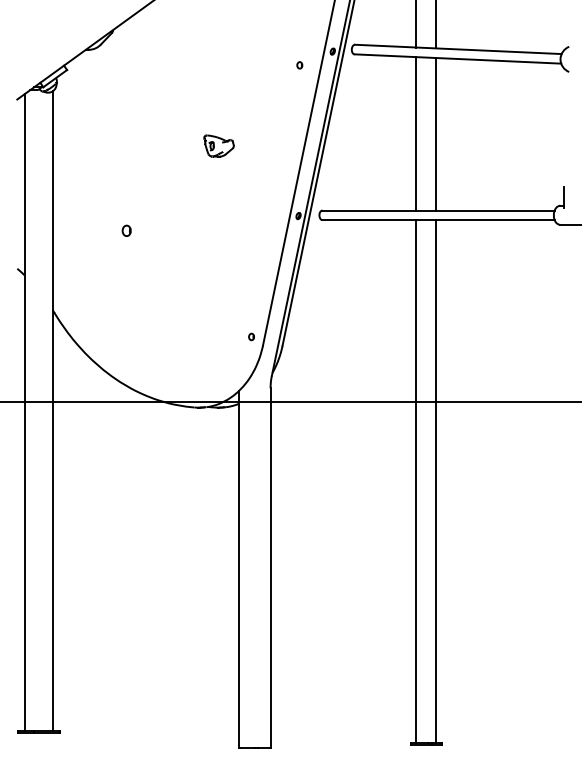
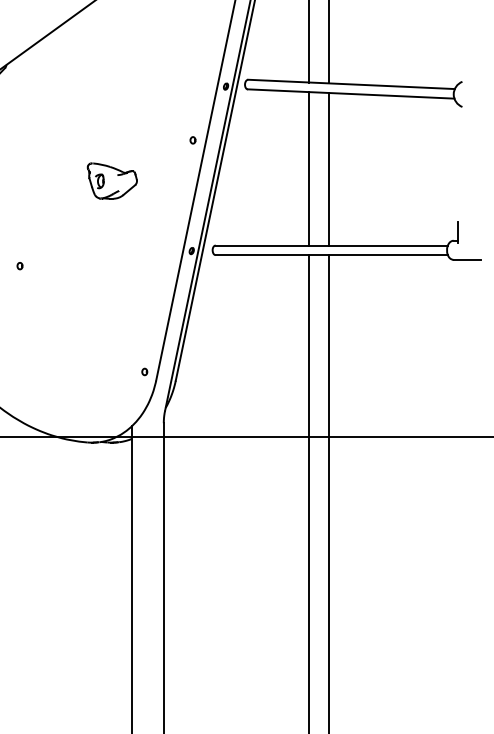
part: (299, 65) -> (192, 140), moved
part: (218, 145) -> (111, 180), size x1.67
part: (126, 231) -> (19, 266), size x0.62

